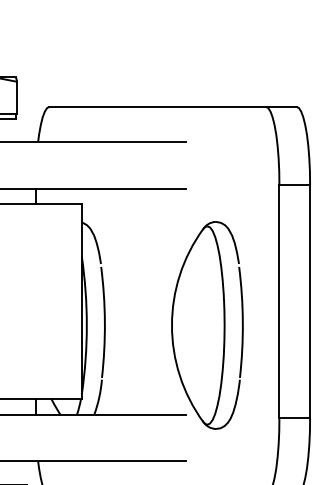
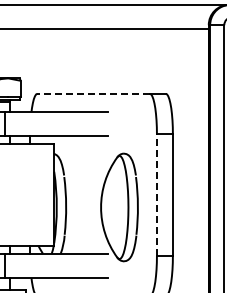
line: (157, 106) -> (93, 93), solid -> dashed
line: (278, 302) -> (156, 195), solid -> dashed

